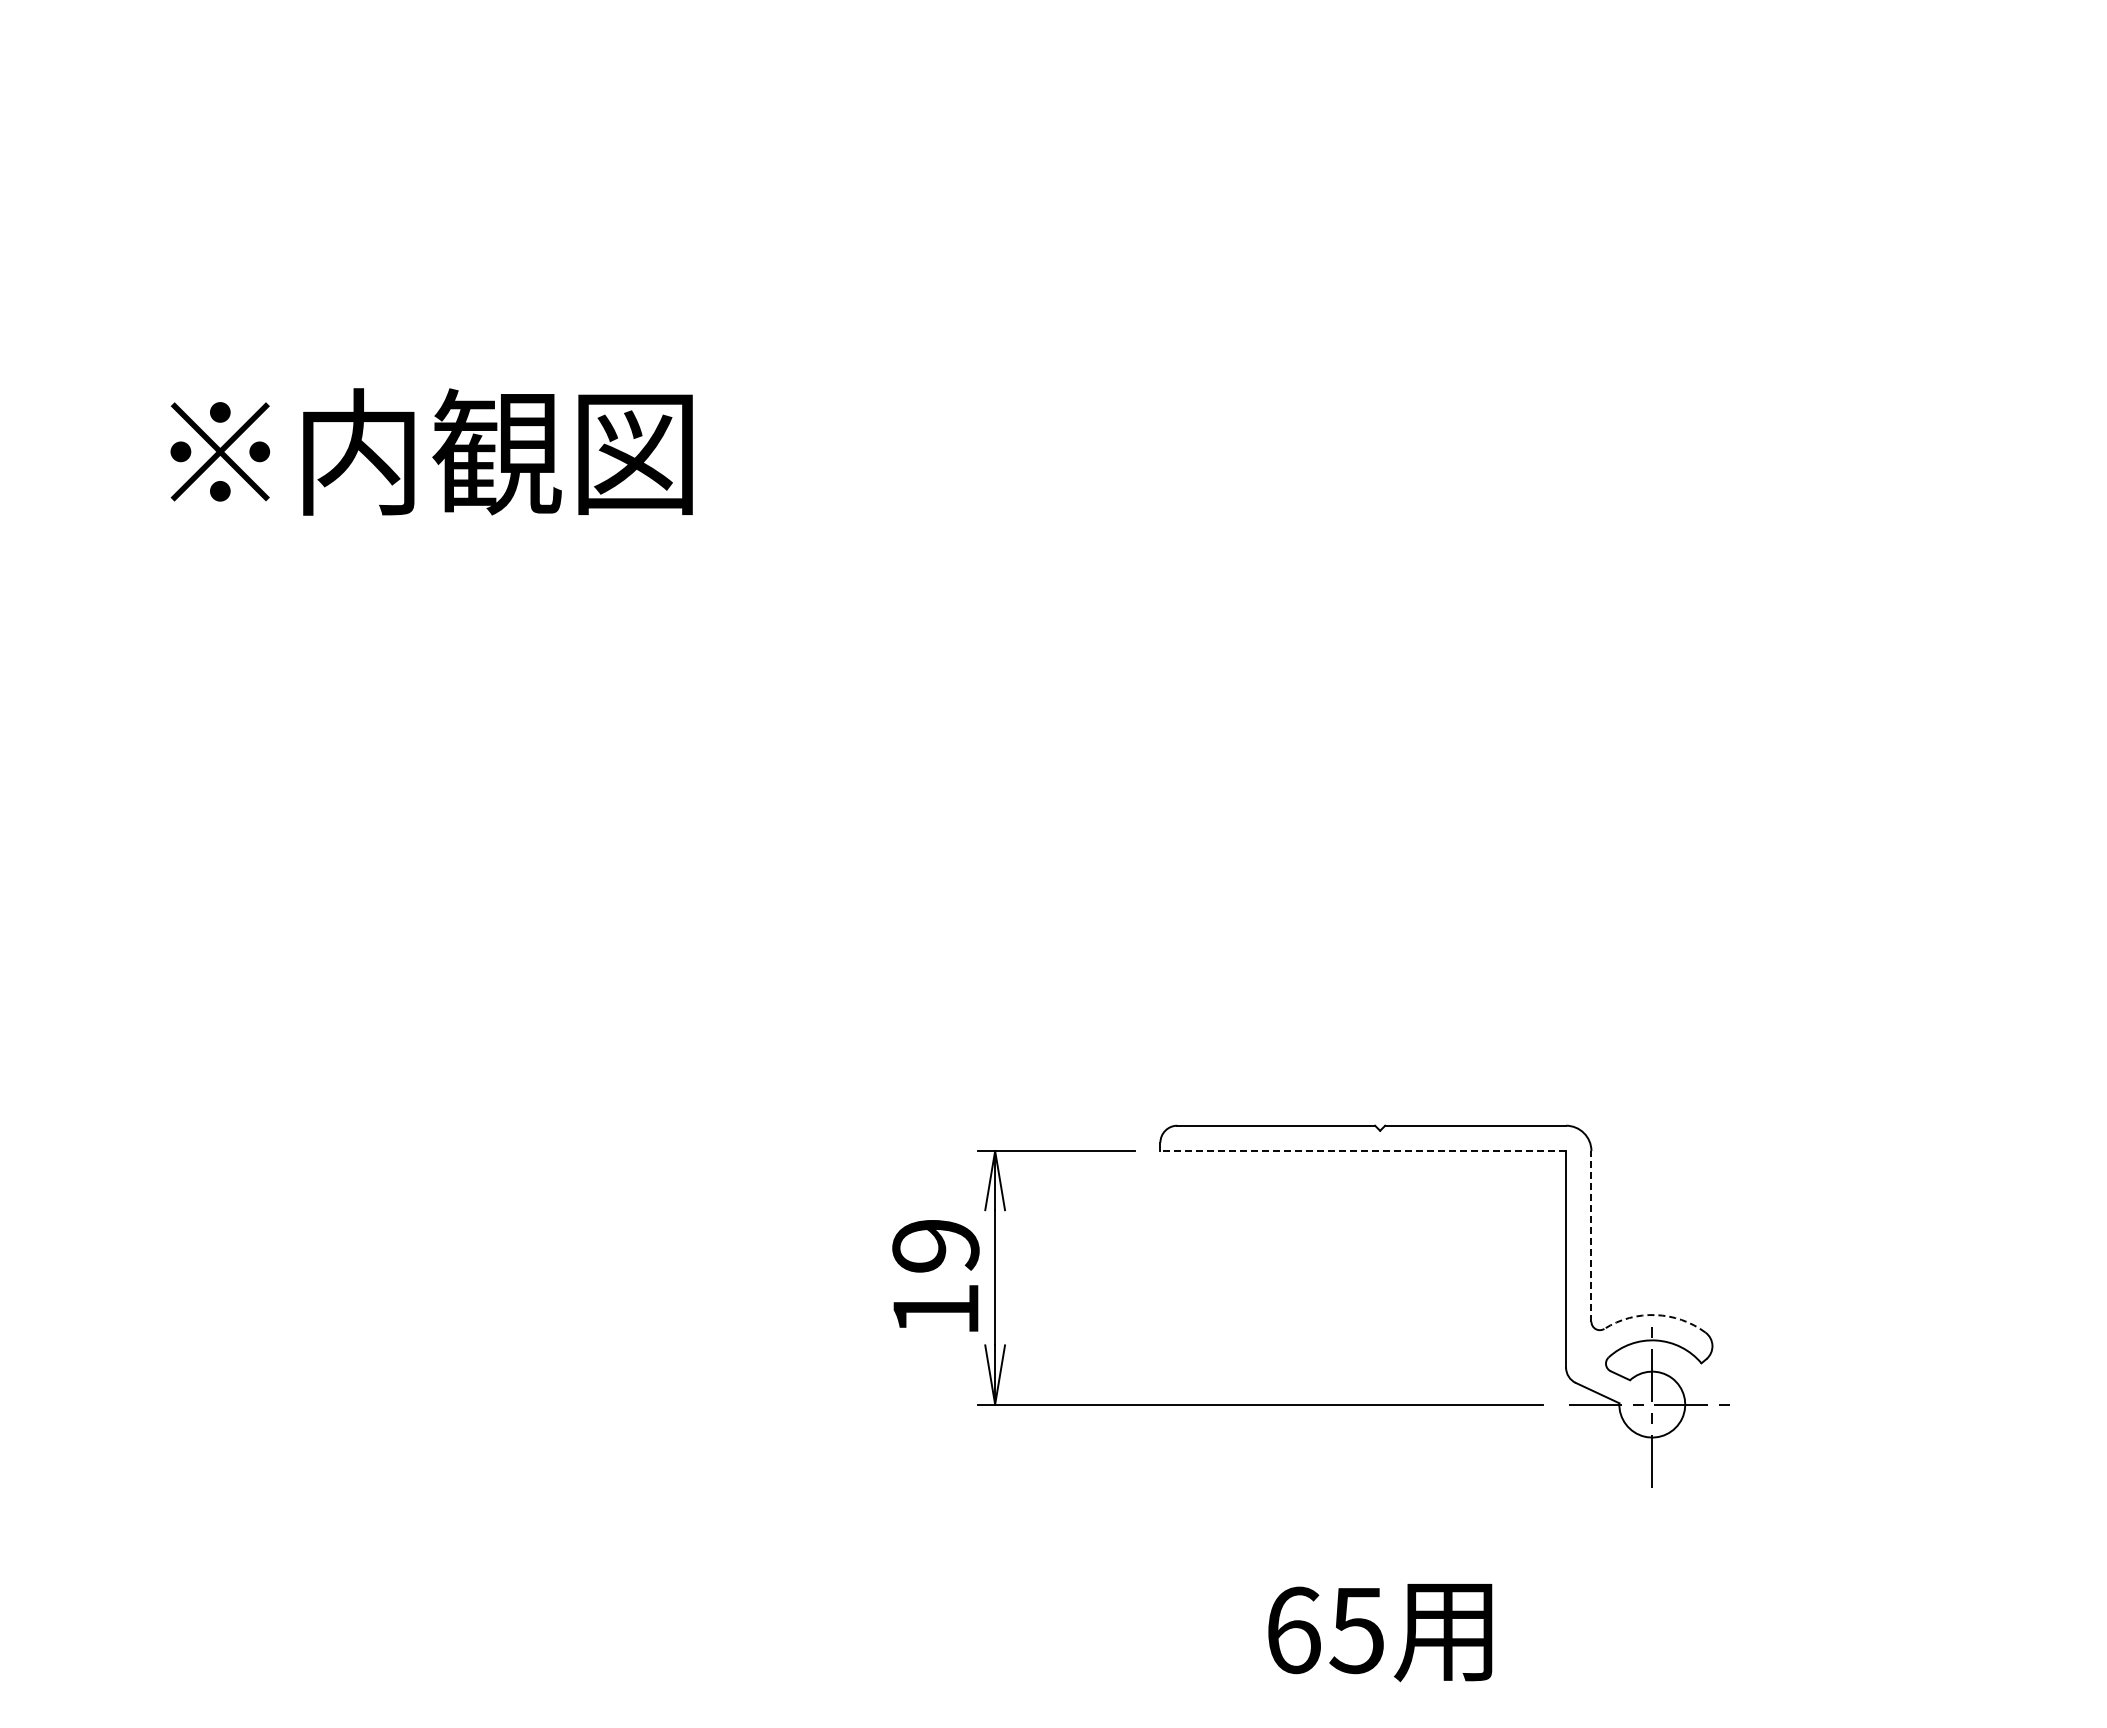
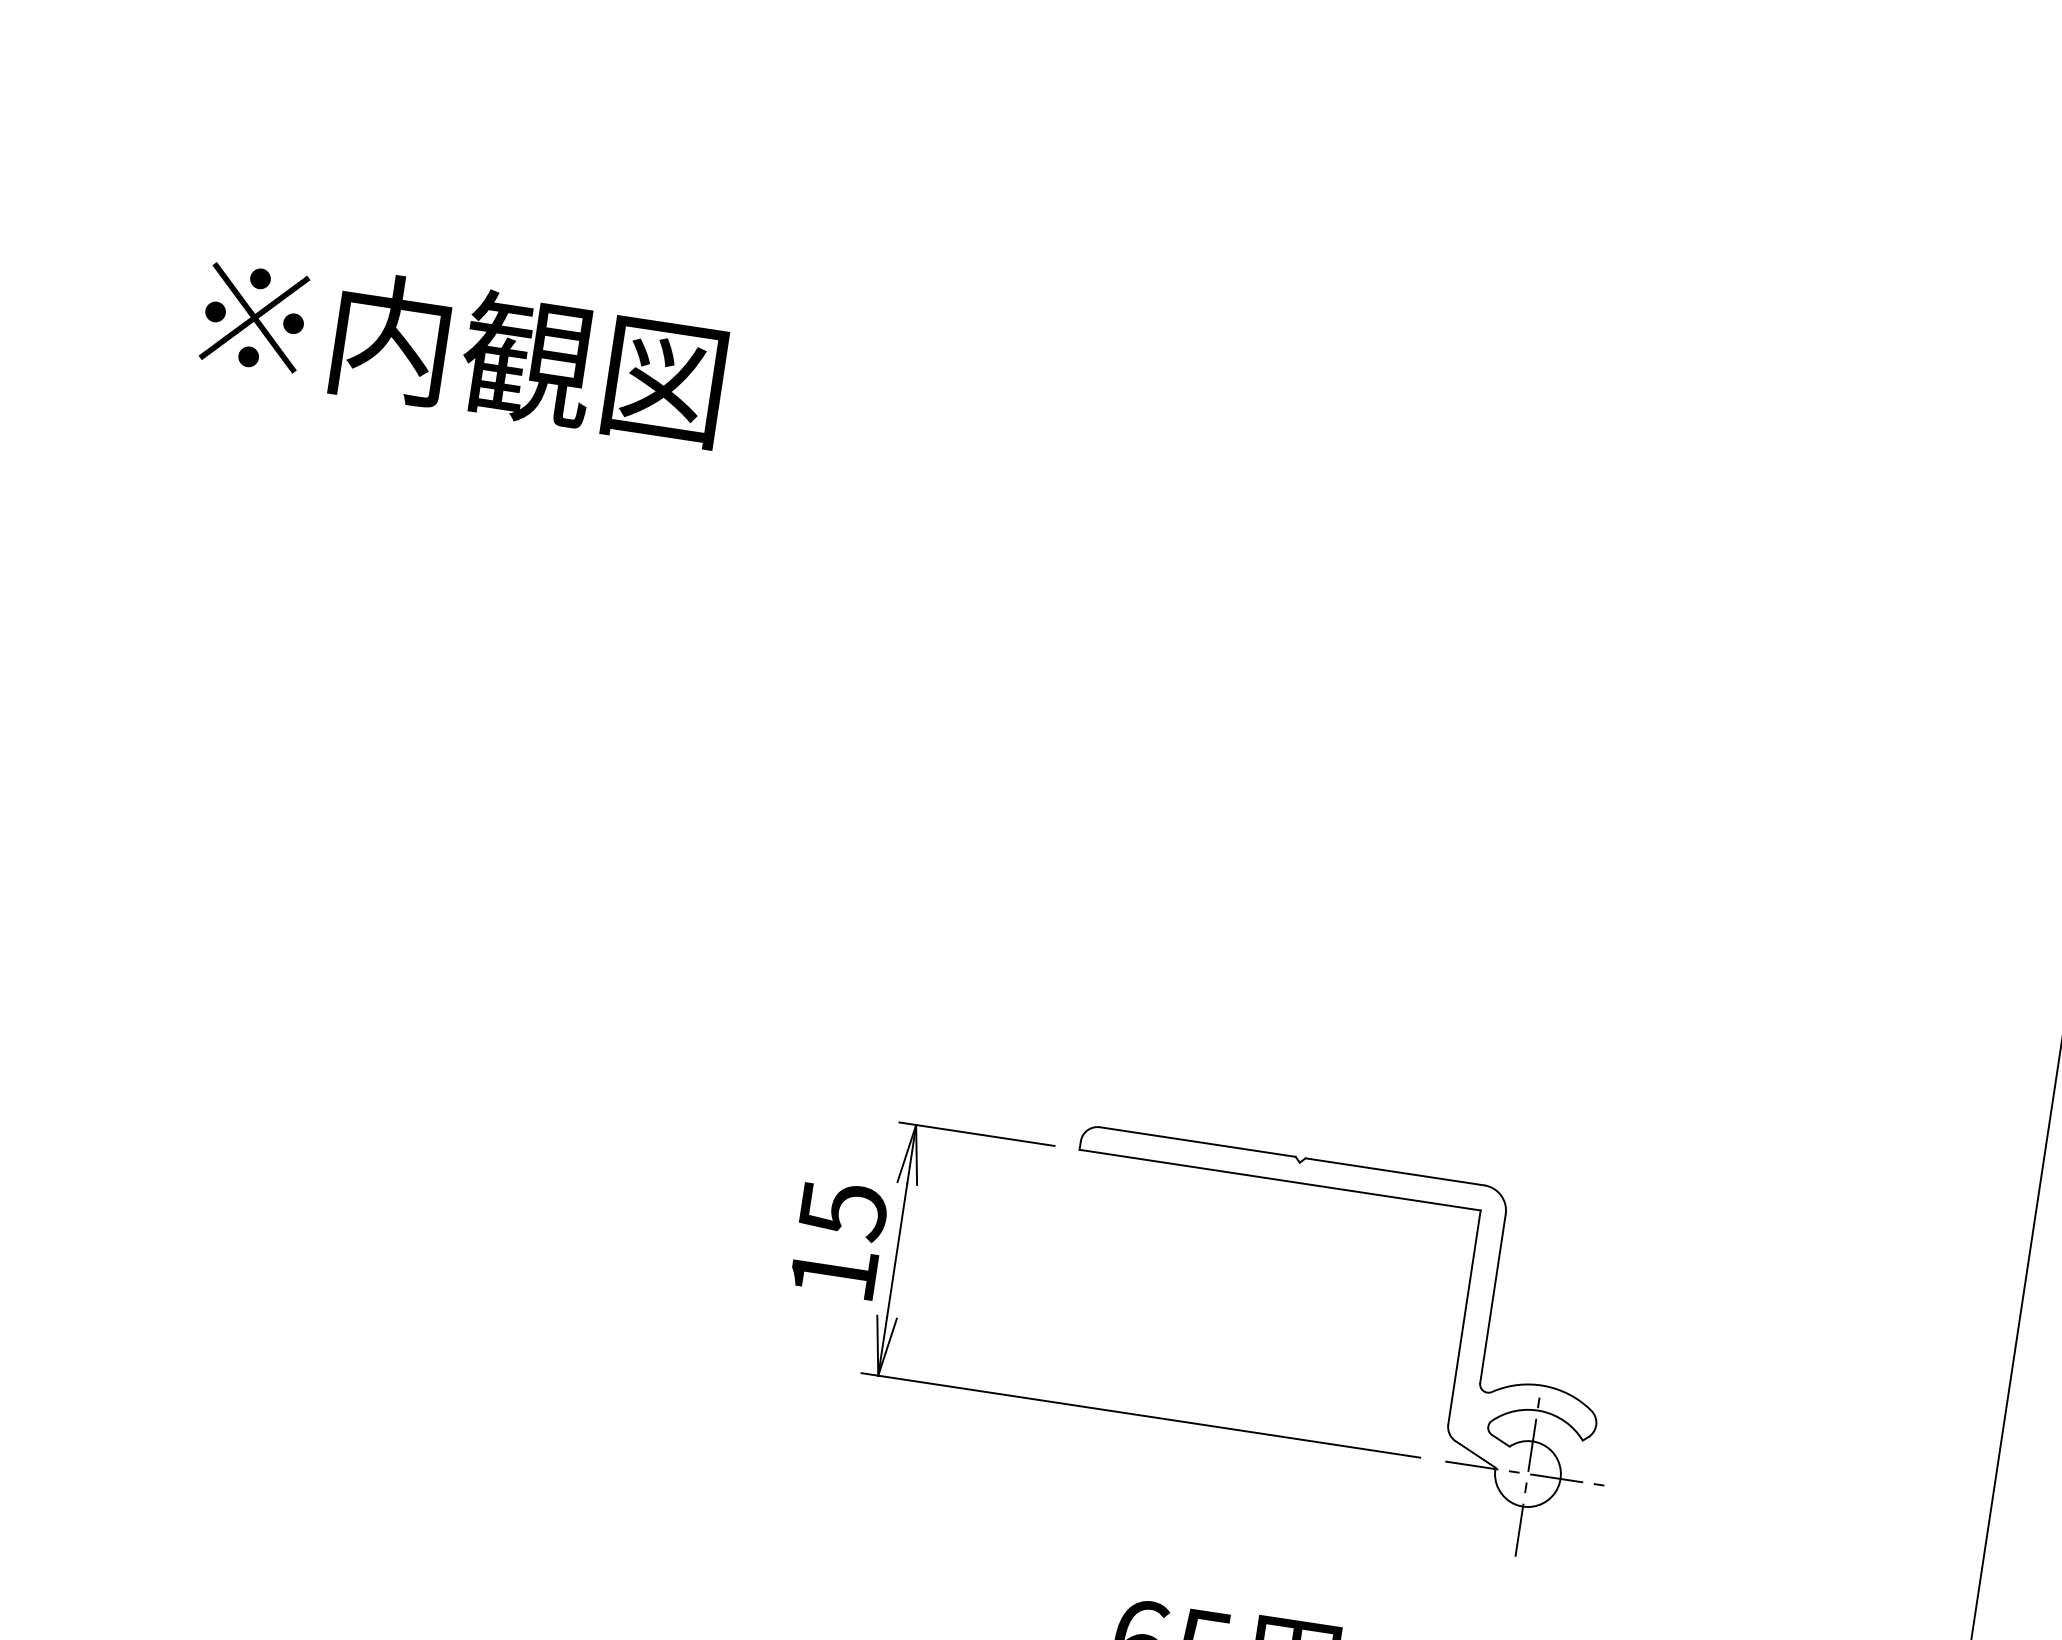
line: (1363, 1151) -> (1280, 1180), dashed -> solid
line: (1591, 1235) -> (1493, 1297), dashed -> solid
text: (935, 1246) -> (842, 1210), 19 -> 15
arc: (1655, 1315) -> (1544, 1386), dashed -> solid

